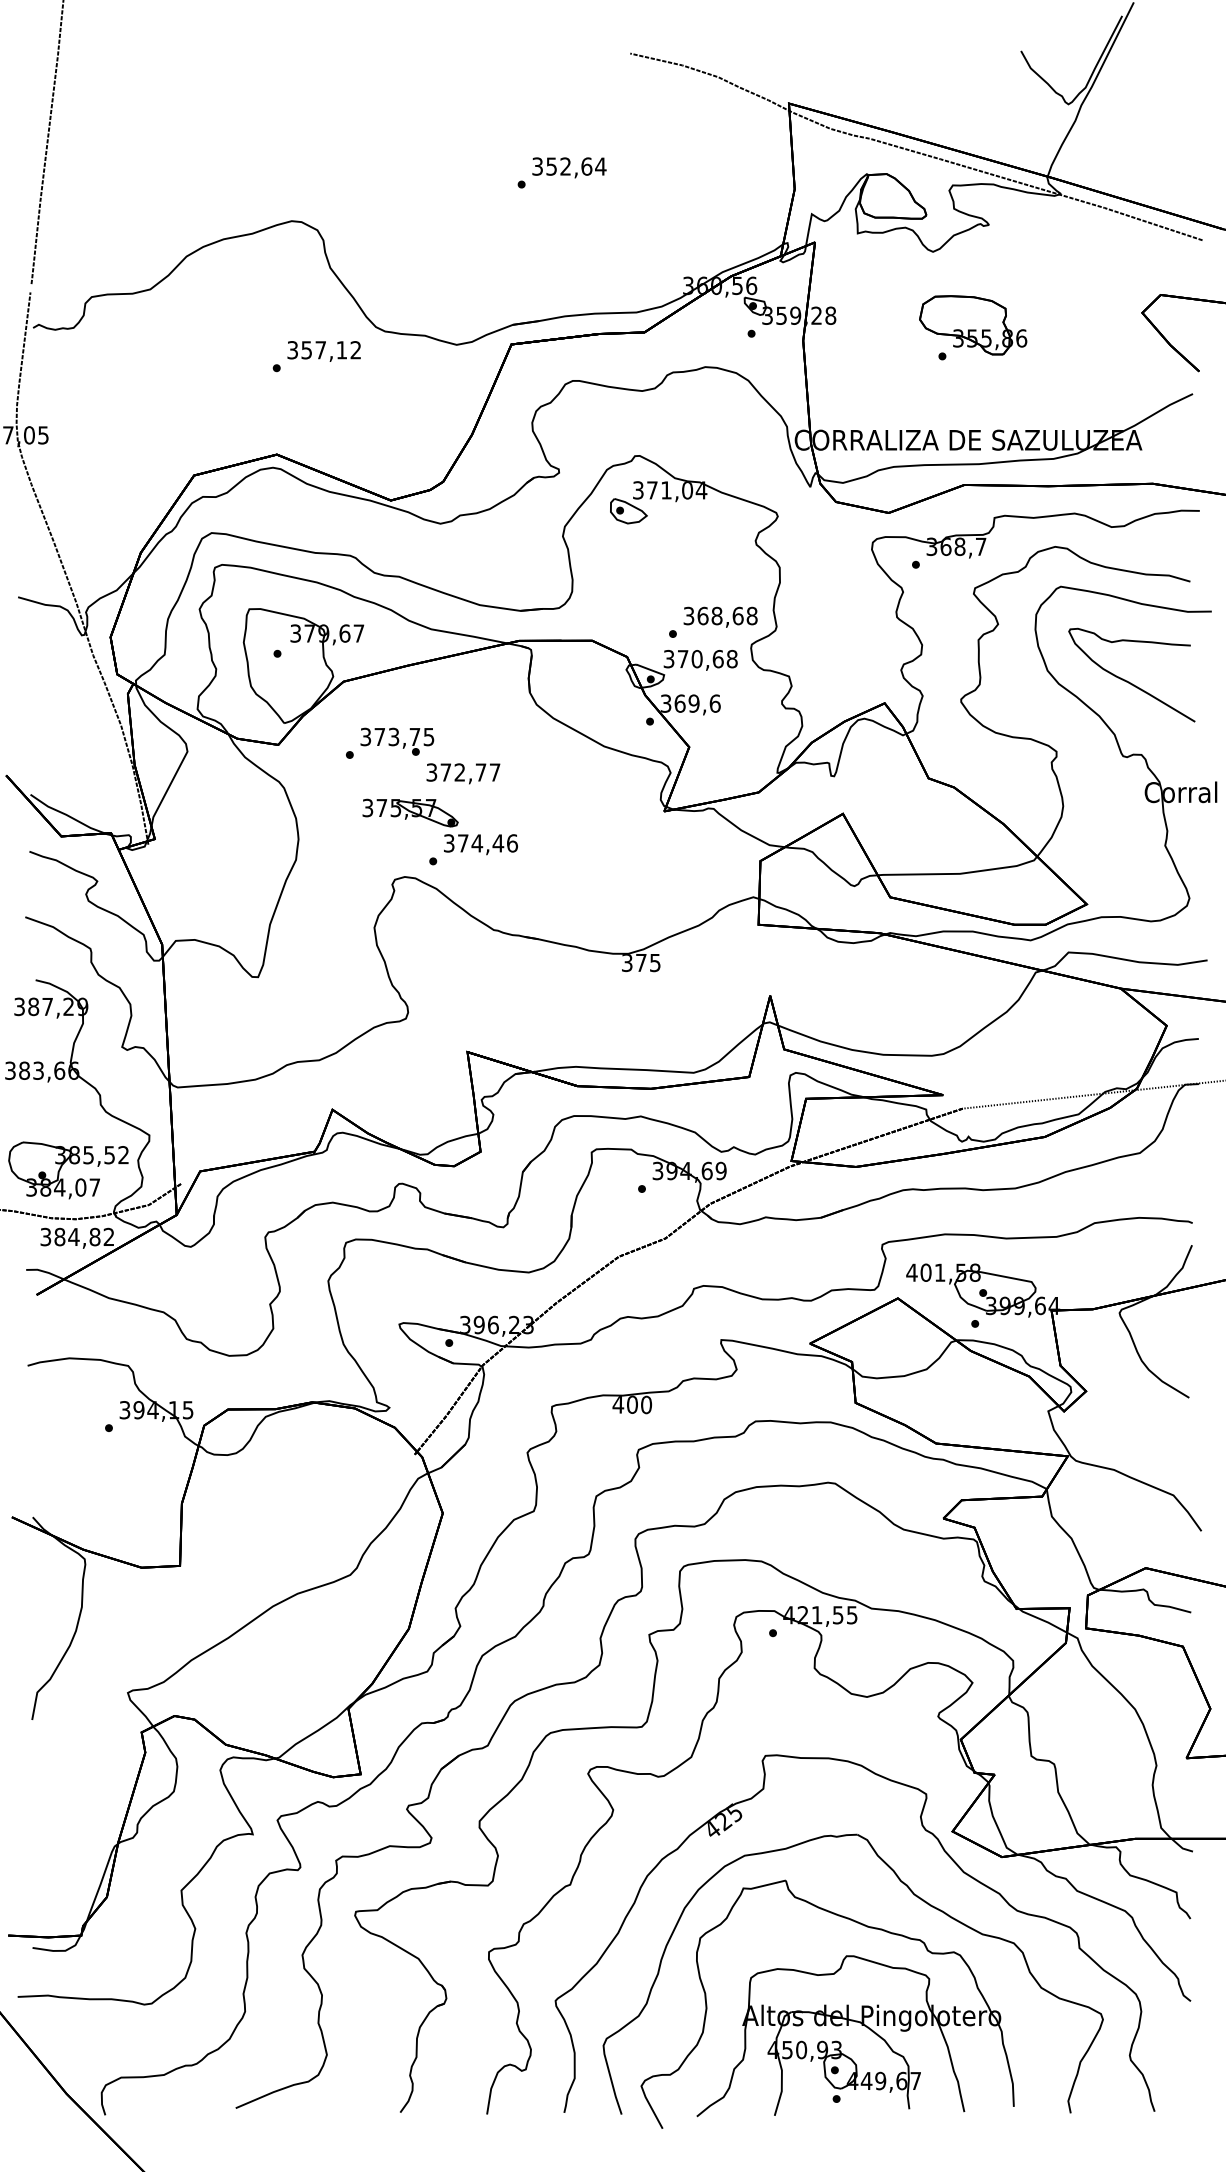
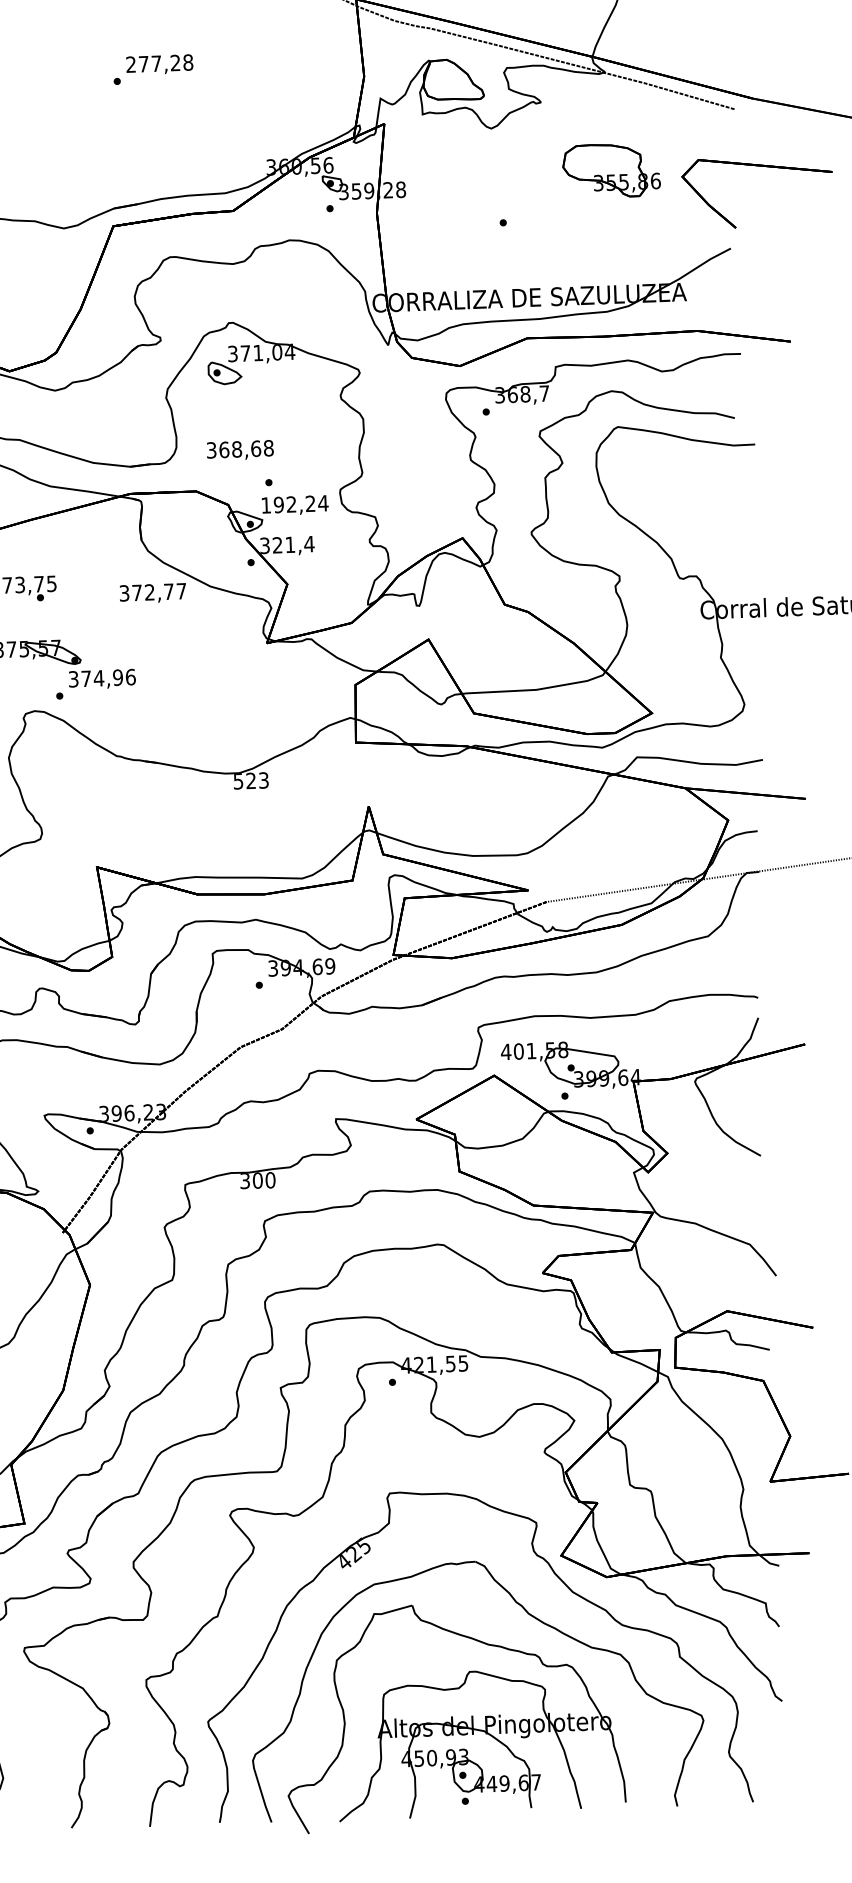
text: (569, 166) -> (159, 63), 352,64 -> 277,28
part: (973, 325) -> (611, 170), moved
text: (720, 616) -> (240, 449), moved
text: (700, 658) -> (294, 503), 370,68 -> 192,24
curve: (1127, 680) -> (681, 509), removed
text: (697, 703) -> (293, 544), 369,6 -> 321,4
text: (463, 773) -> (153, 593), moved
text: (498, 843) -> (118, 677), 374,46 -> 374,96
text: (641, 962) -> (251, 780), 375 -> 523
text: (618, 1404) -> (245, 1180), 400 -> 300

